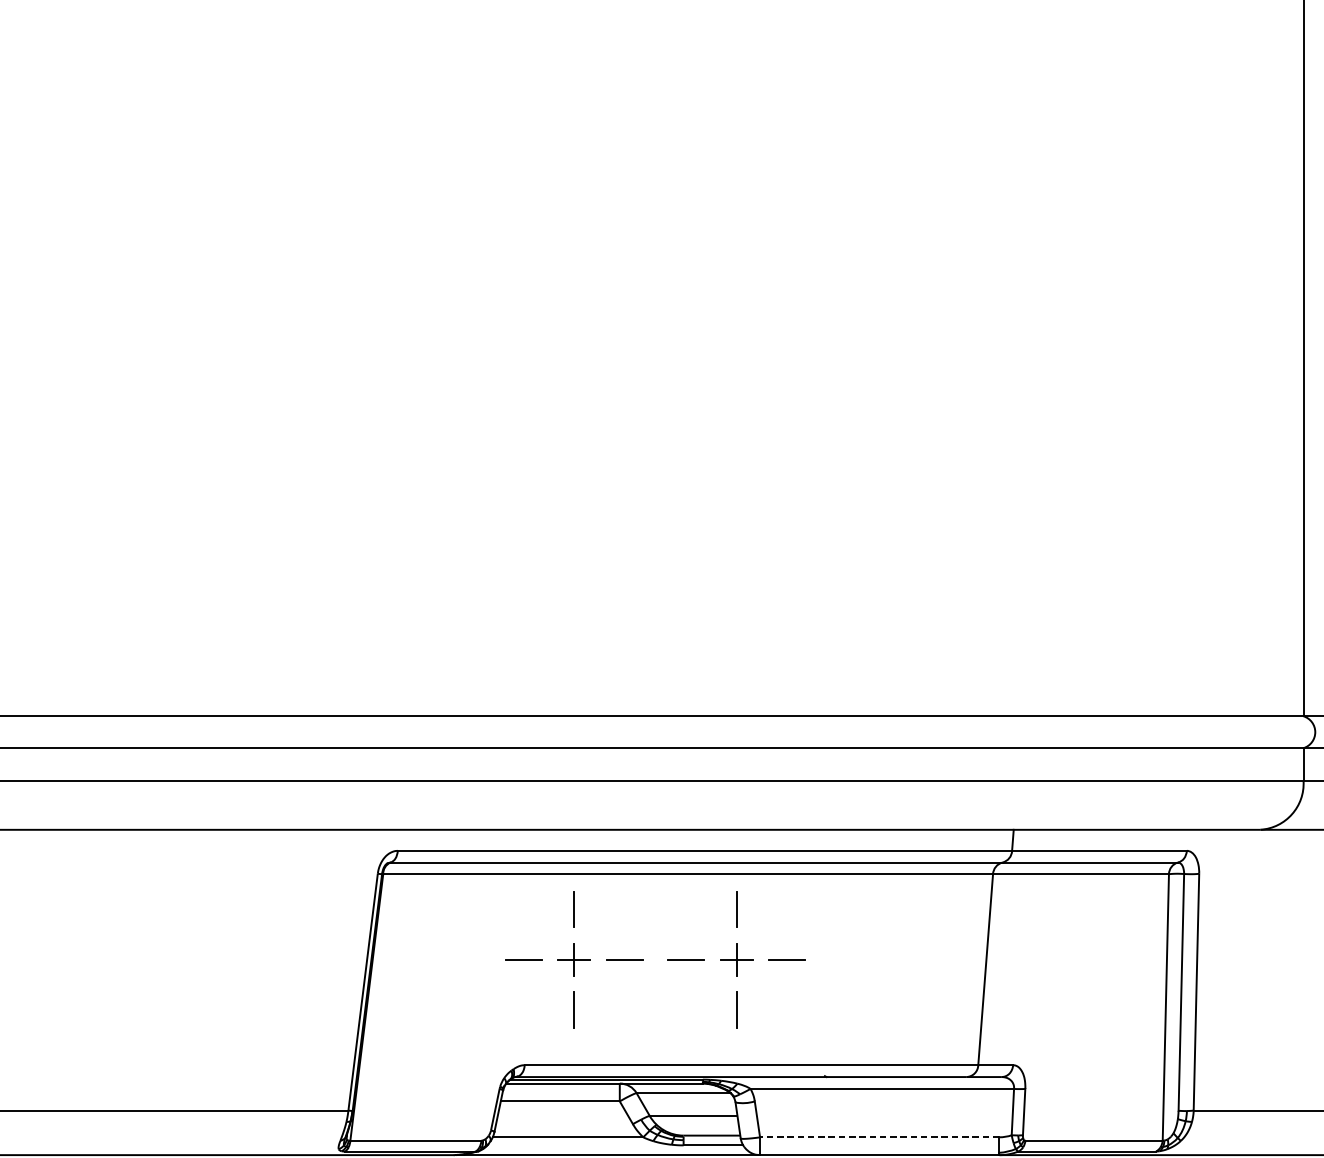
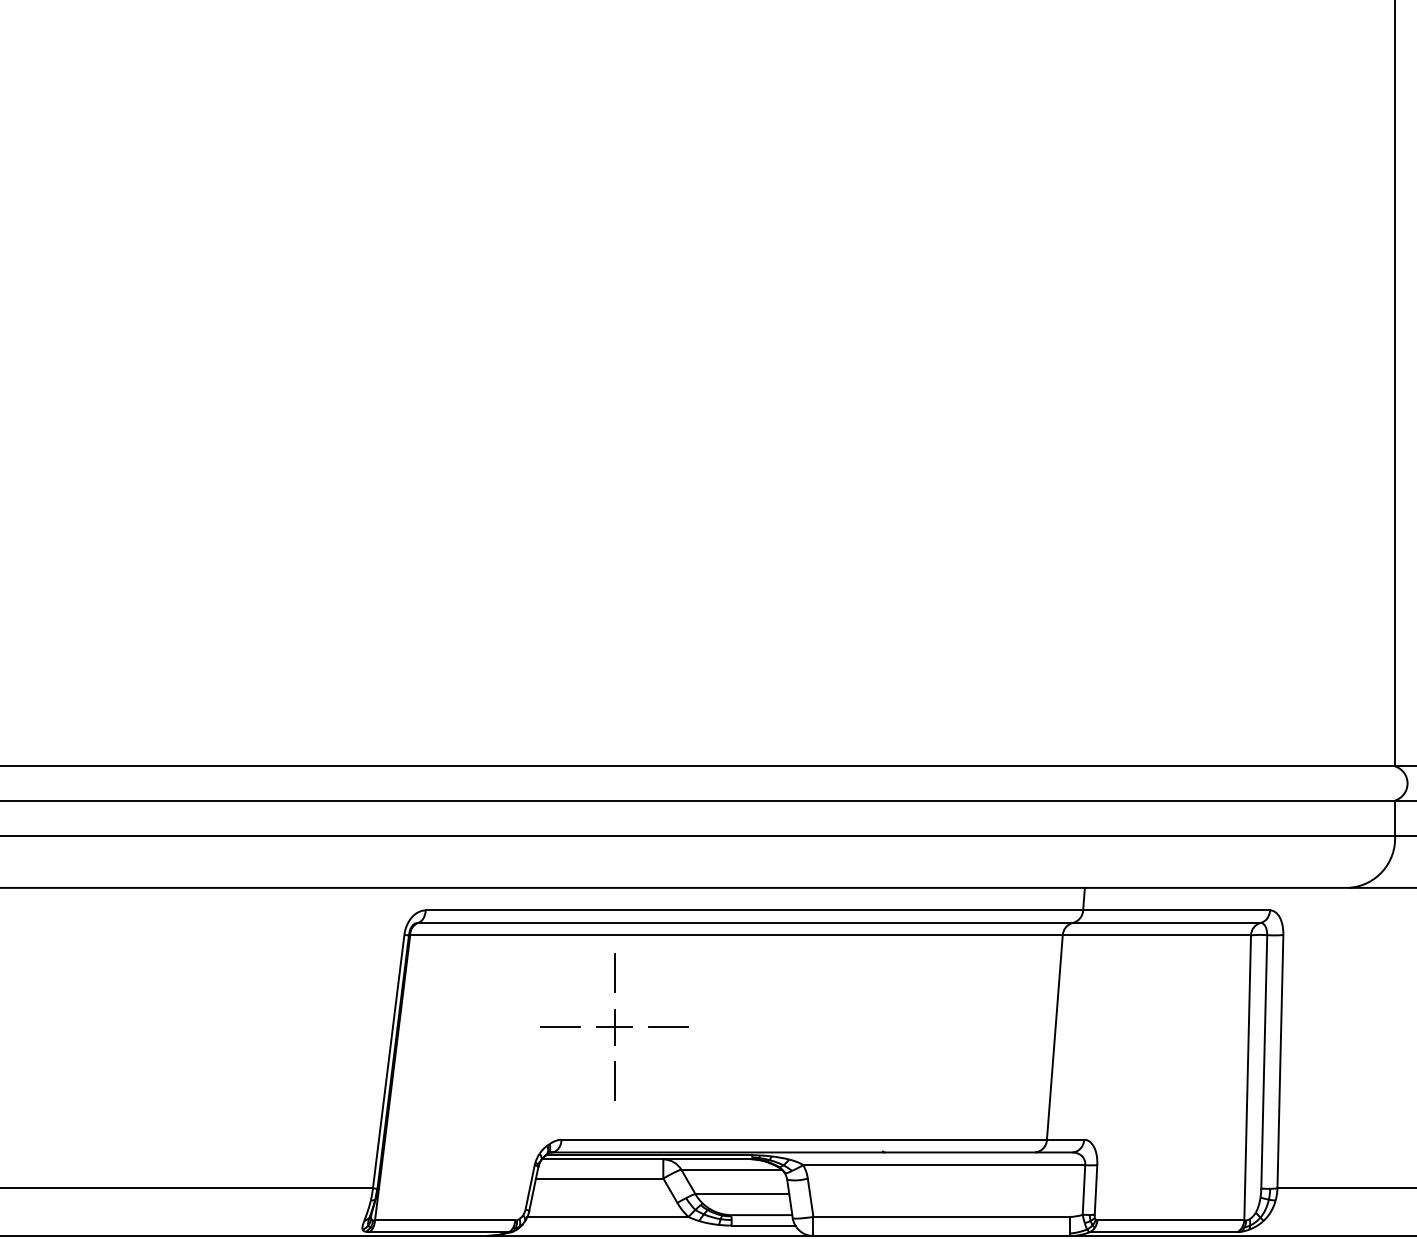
part: (736, 959) -> (788, 1026), removed
line: (879, 1136) -> (941, 1216), dashed -> solid

